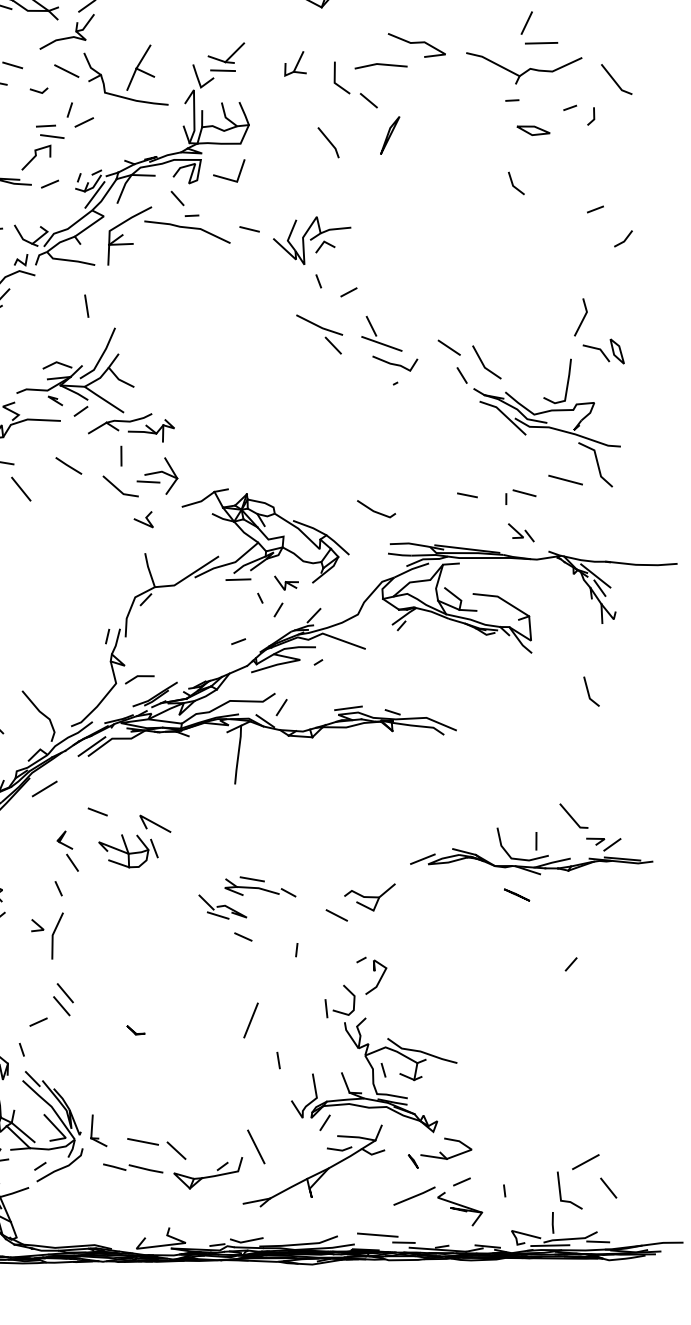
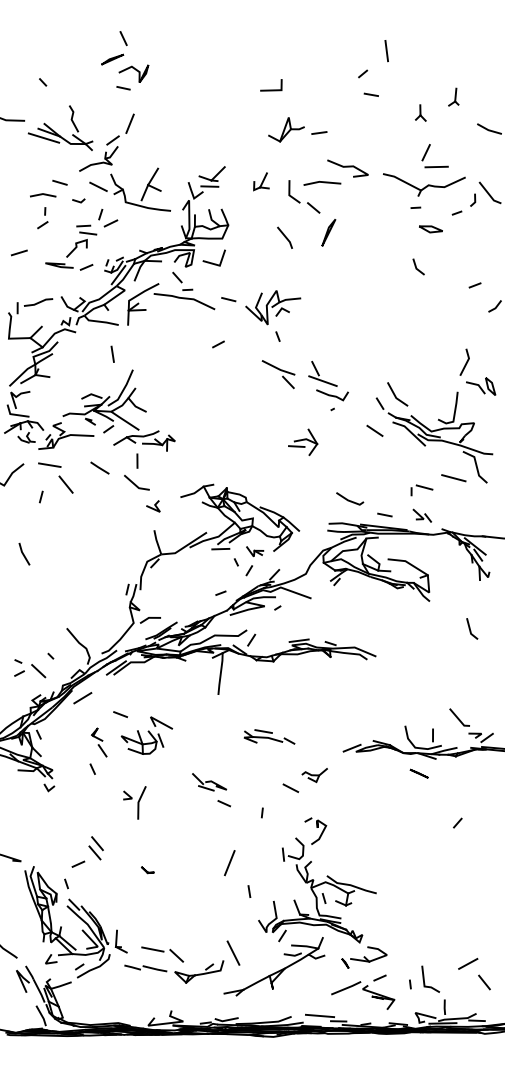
line: (593, 115) -> (474, 199), moved
line: (348, 292) -> (218, 344), moved
line: (448, 347) -> (374, 430), moved
part: (158, 474) -> (303, 441), moved
line: (466, 494) -> (384, 514), moved
line: (377, 511) -> (350, 500), moved
part: (260, 886) -> (269, 736), moved
part: (370, 897) -> (314, 775), size x0.7
part: (47, 935) -> (134, 802), moved
line: (560, 1189) -> (424, 978), moved

